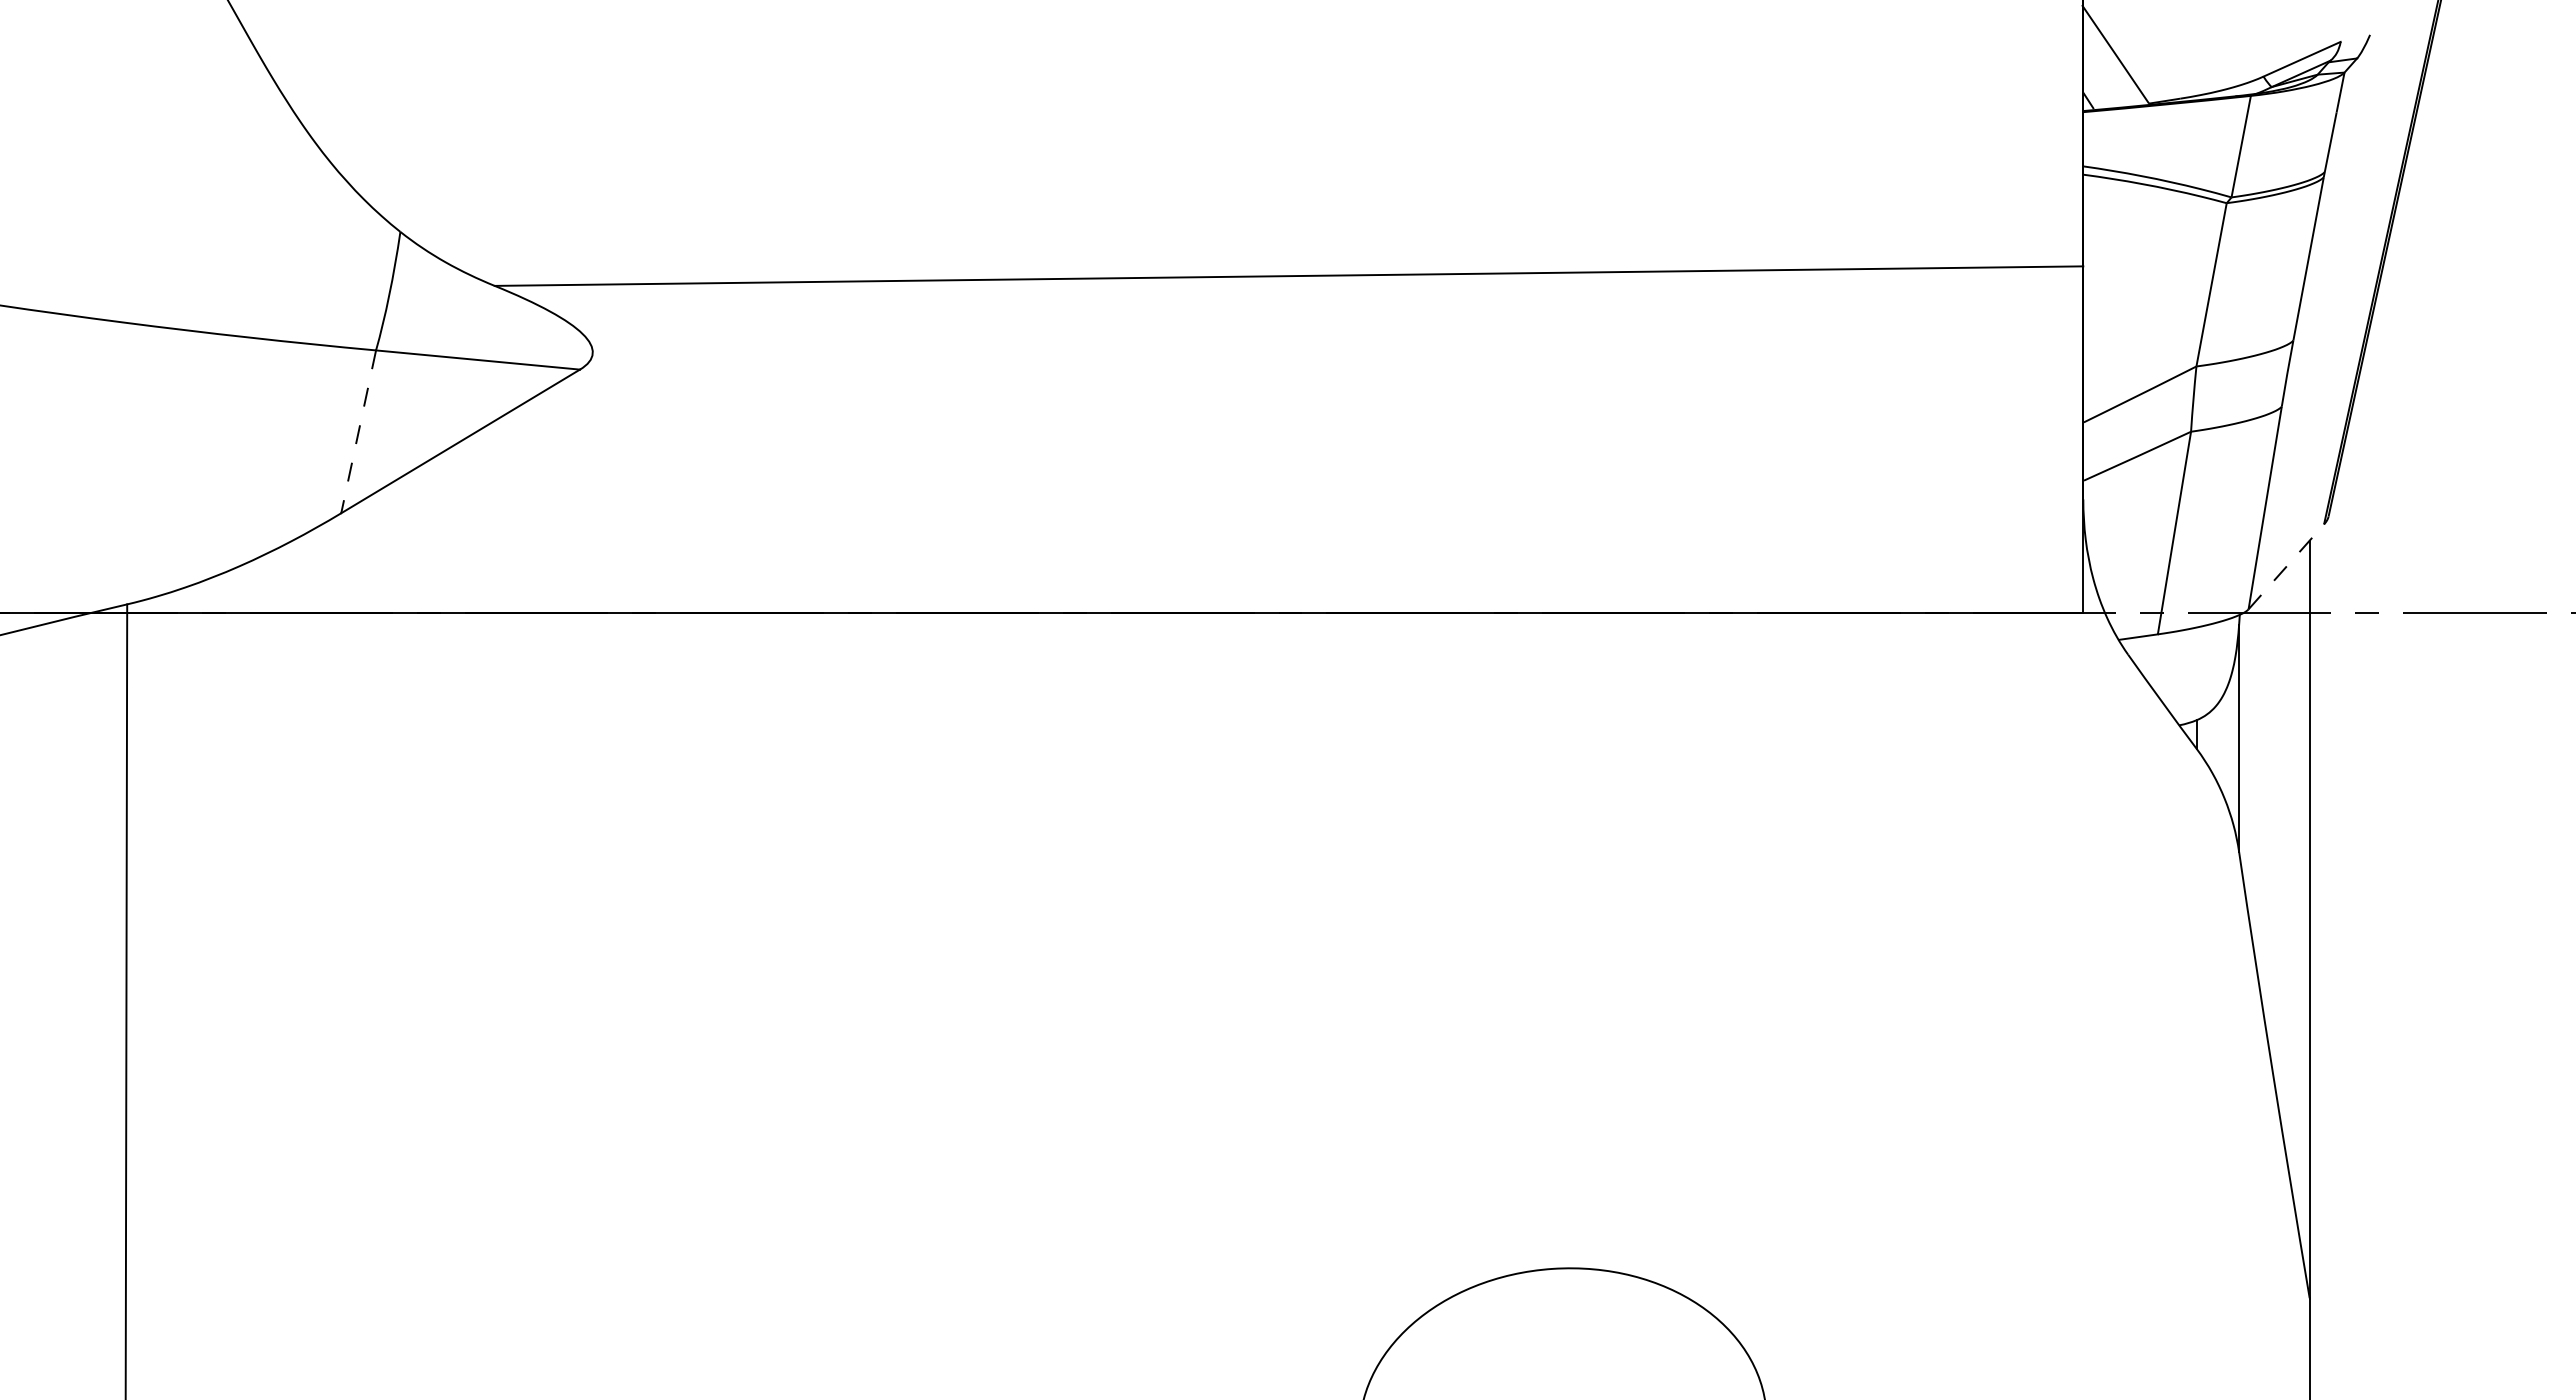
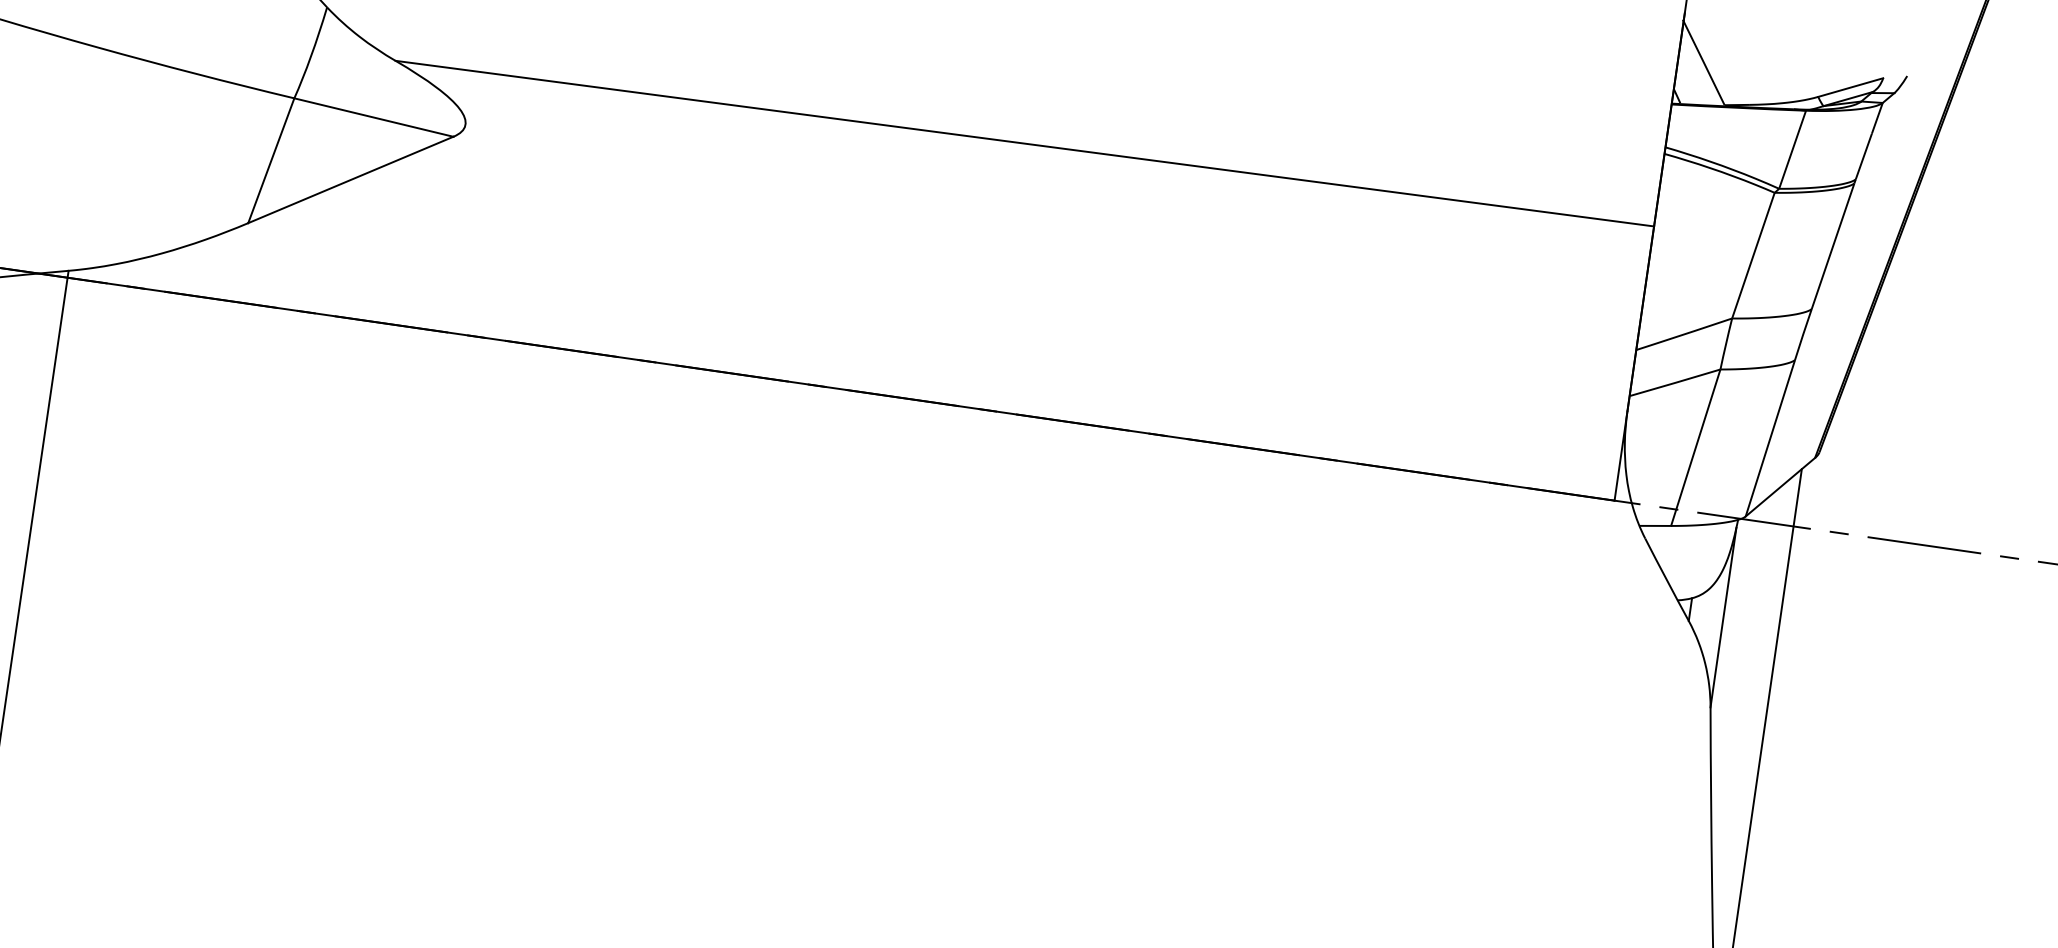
line: (358, 432) -> (271, 161), dashed -> solid
line: (2286, 566) -> (1780, 486), dashed -> solid

